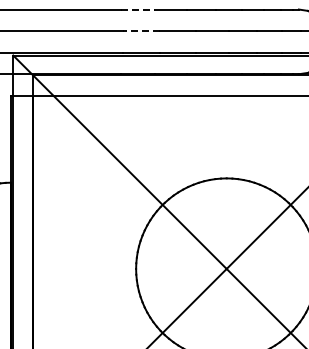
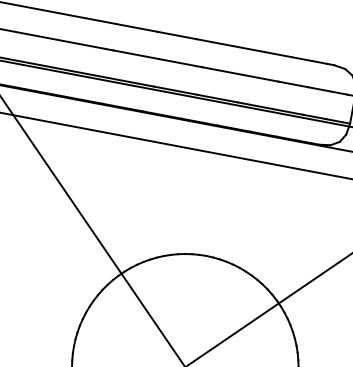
line: (138, 9) -> (137, 27), dashed -> solid
line: (141, 30) -> (135, 54), dashed -> solid

